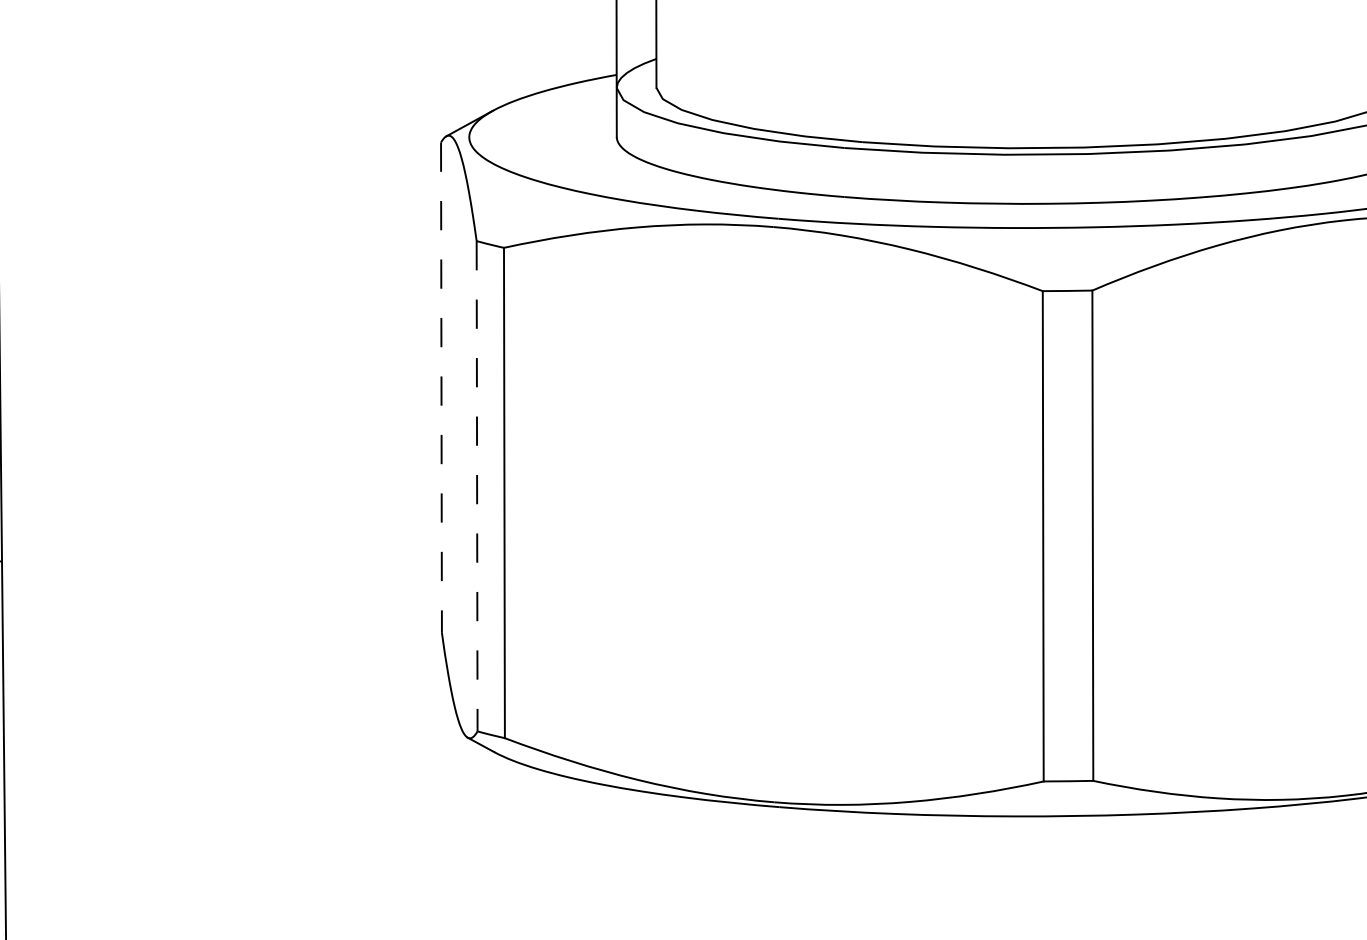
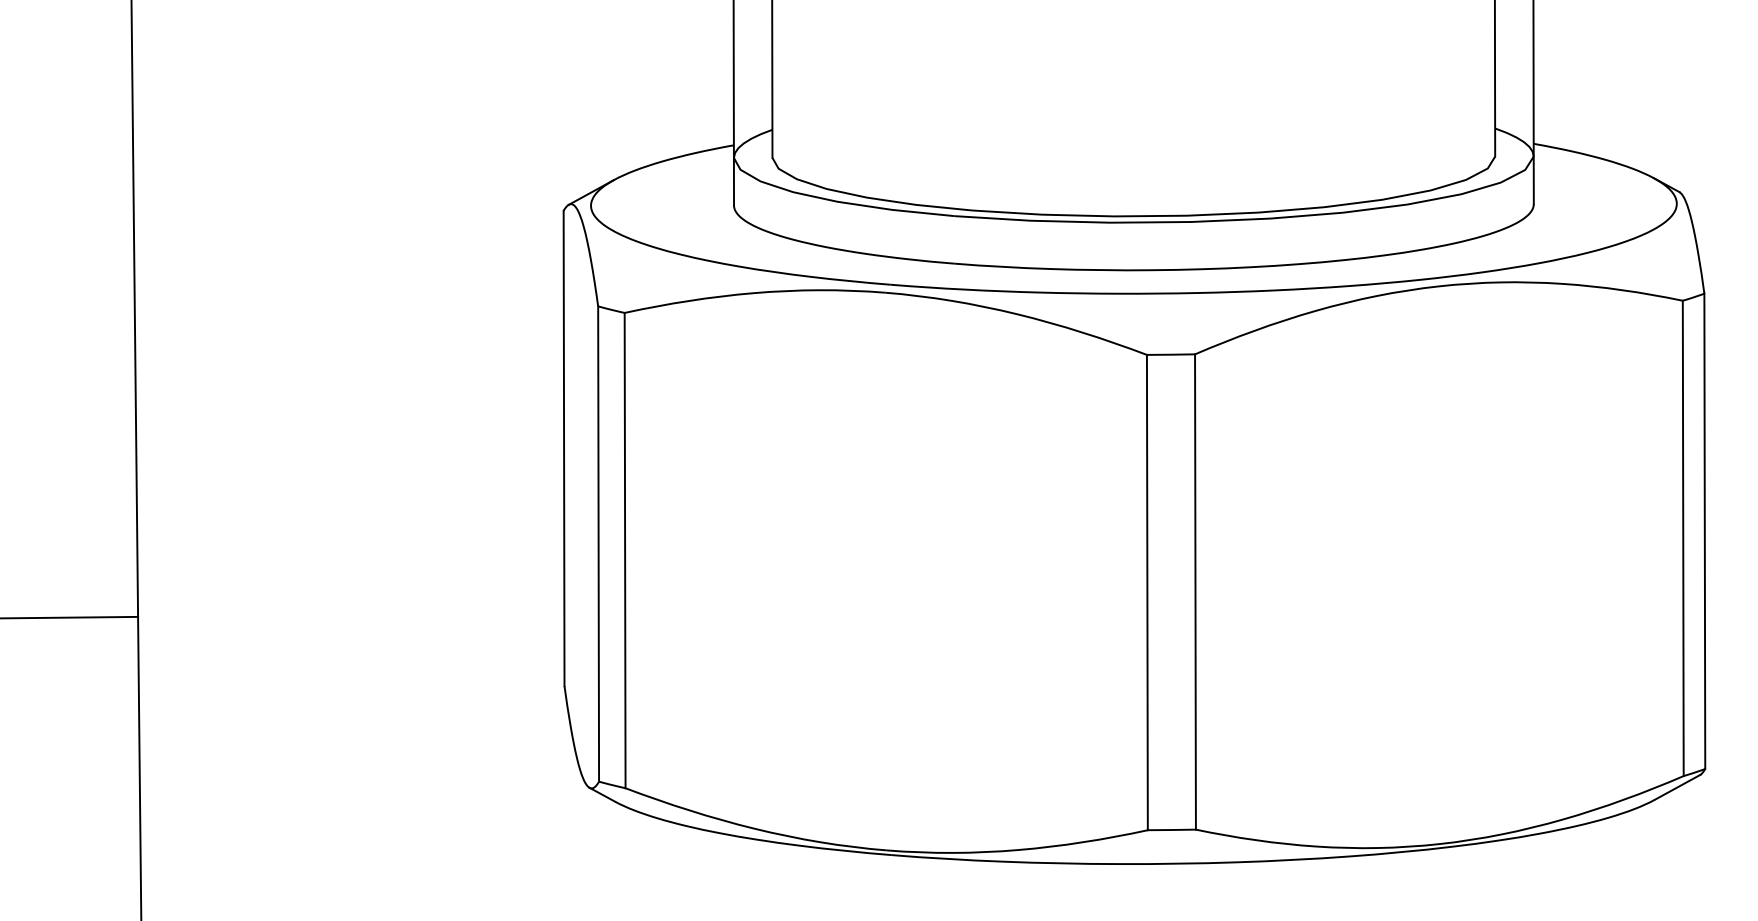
line: (441, 387) -> (564, 448), dashed -> solid
line: (476, 486) -> (598, 544), dashed -> solid

